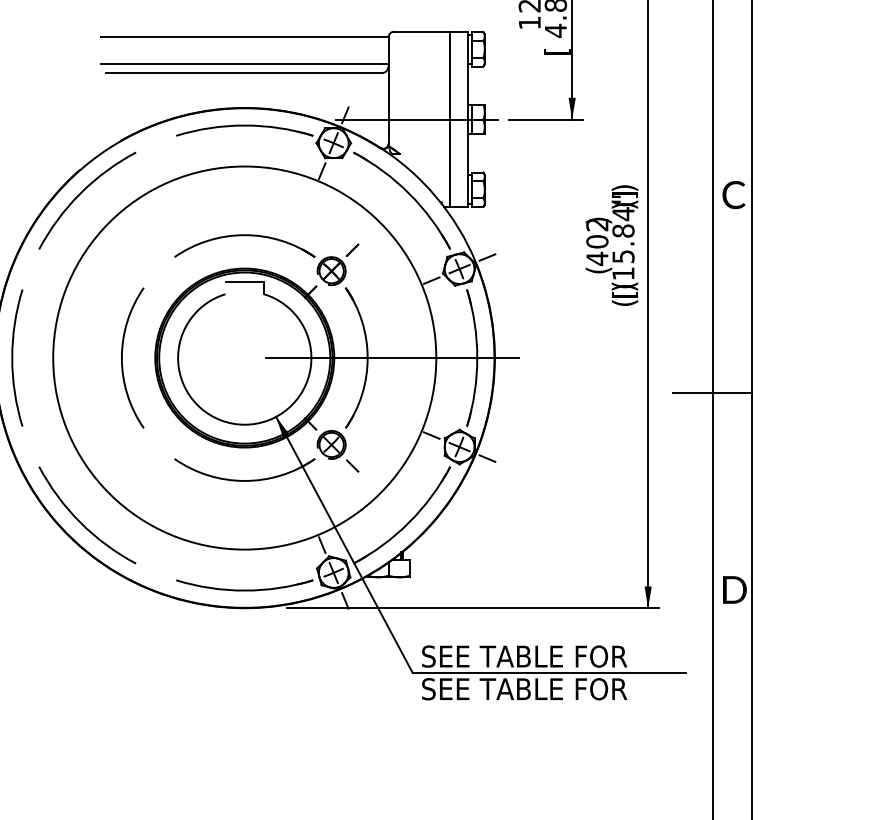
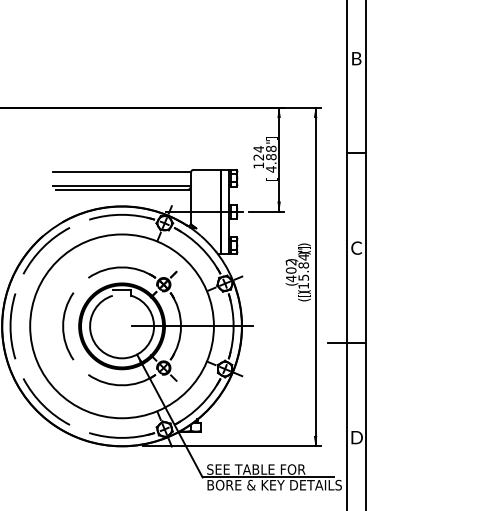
text: (562, 687) -> (274, 484), SEE TABLE FOR -> BORE & KEY DETAILS

